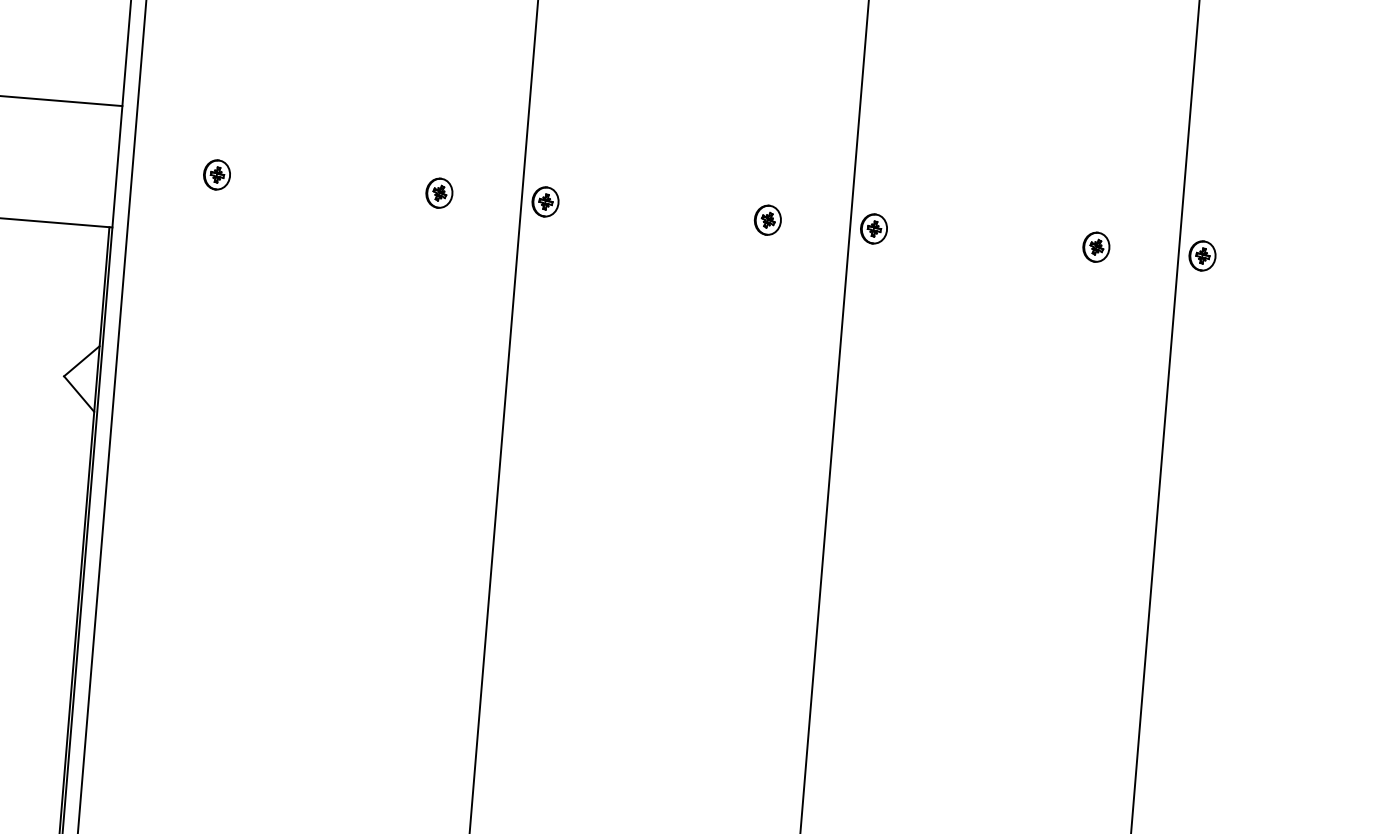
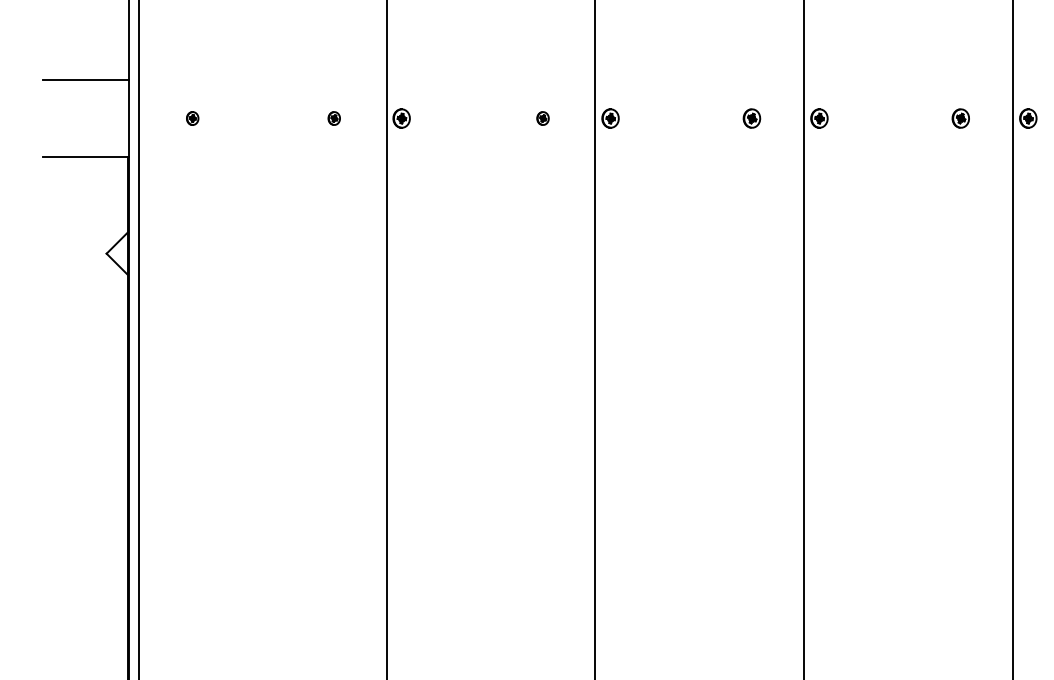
part: (216, 174) -> (192, 118), size x0.7
part: (439, 193) -> (334, 118), size x0.7
part: (767, 220) -> (542, 118), size x0.7

